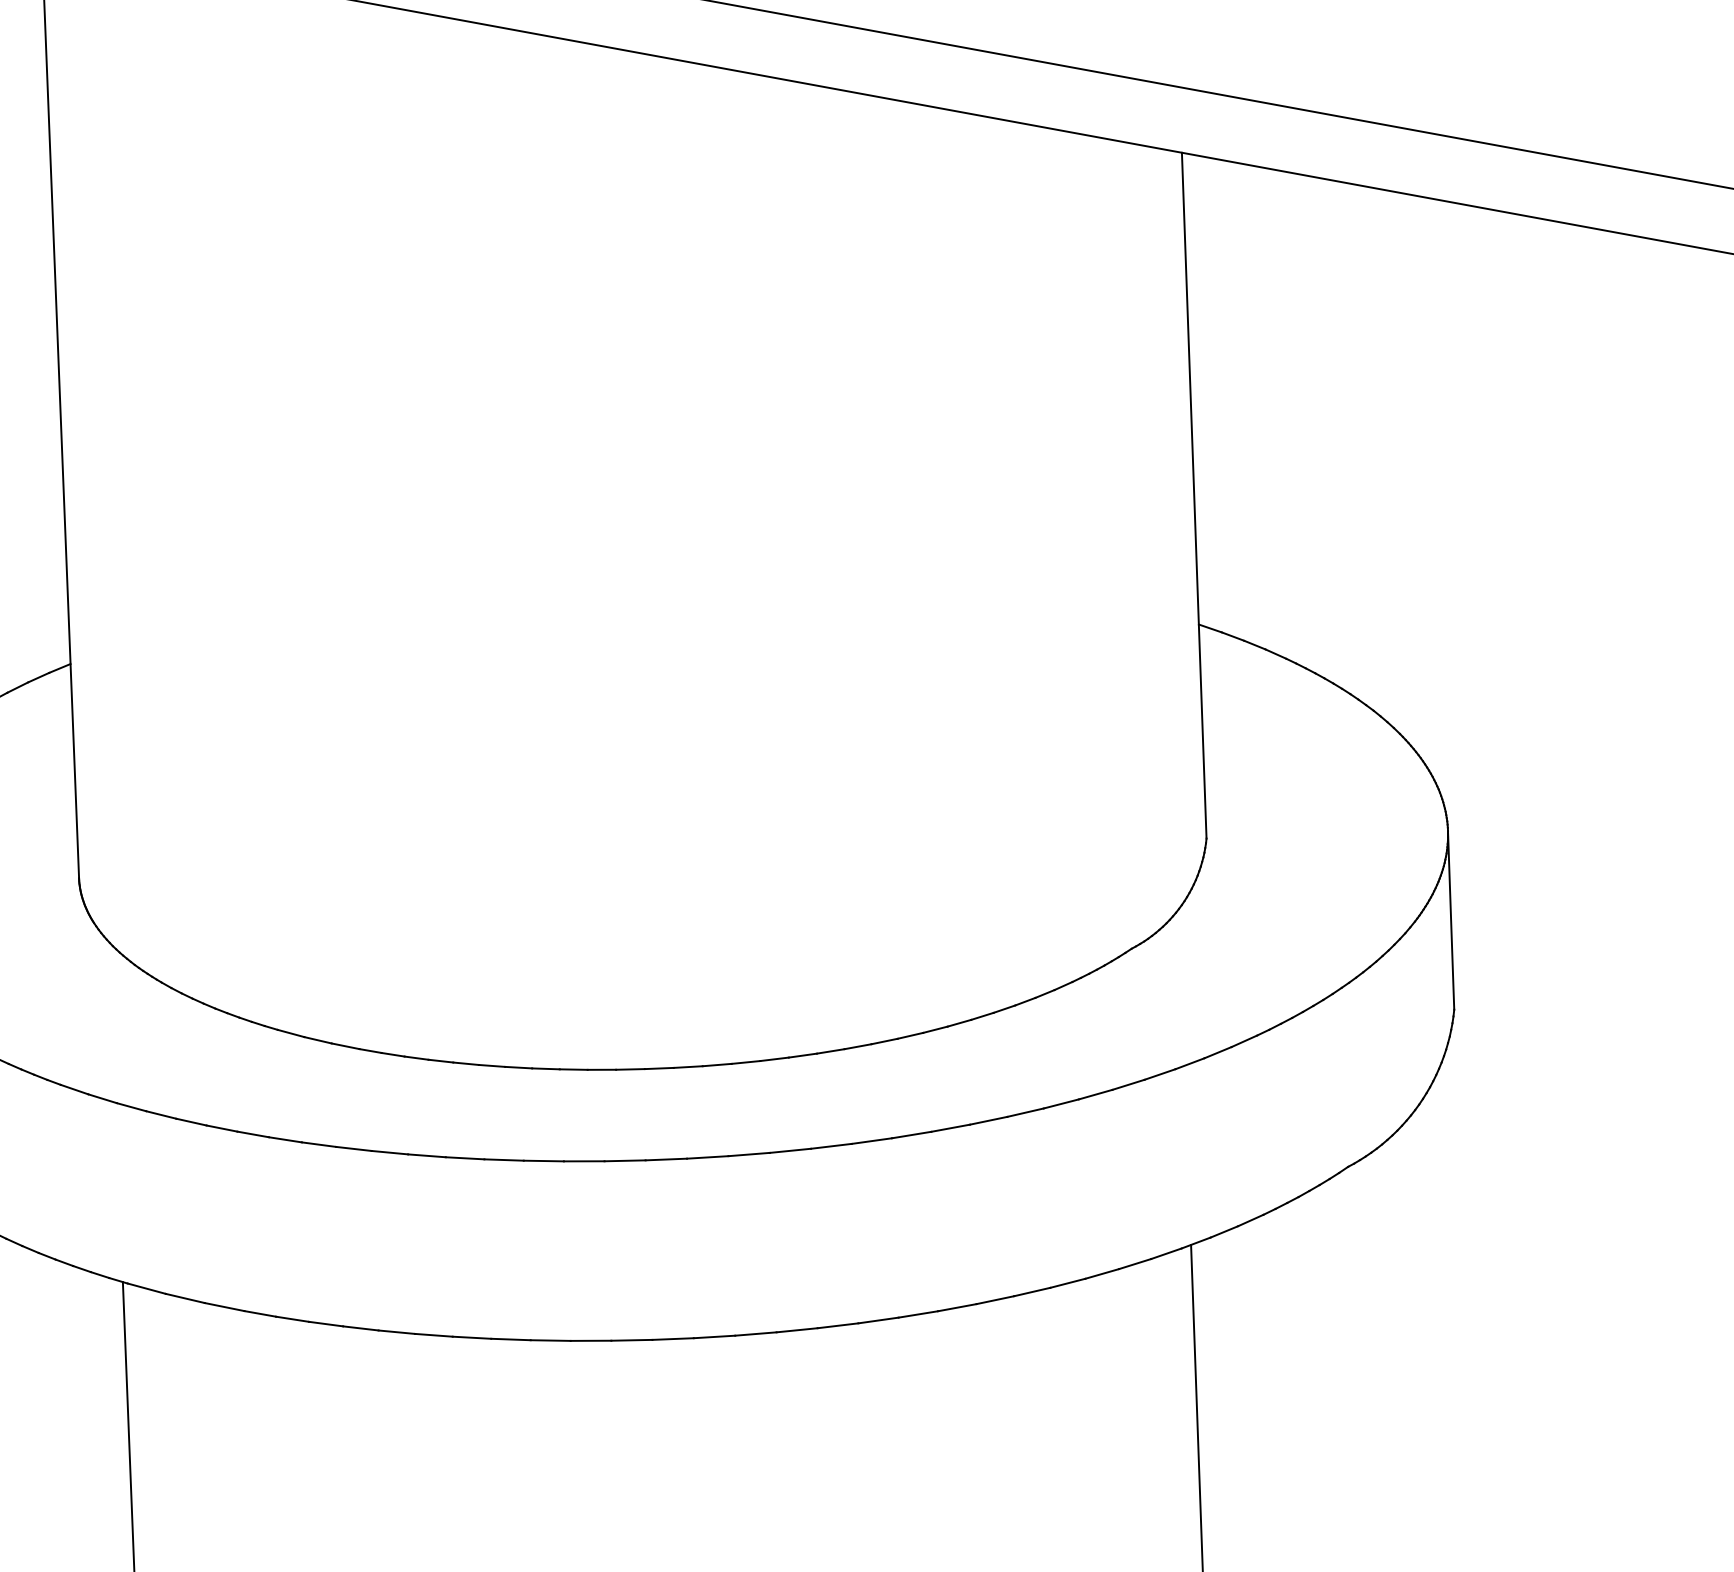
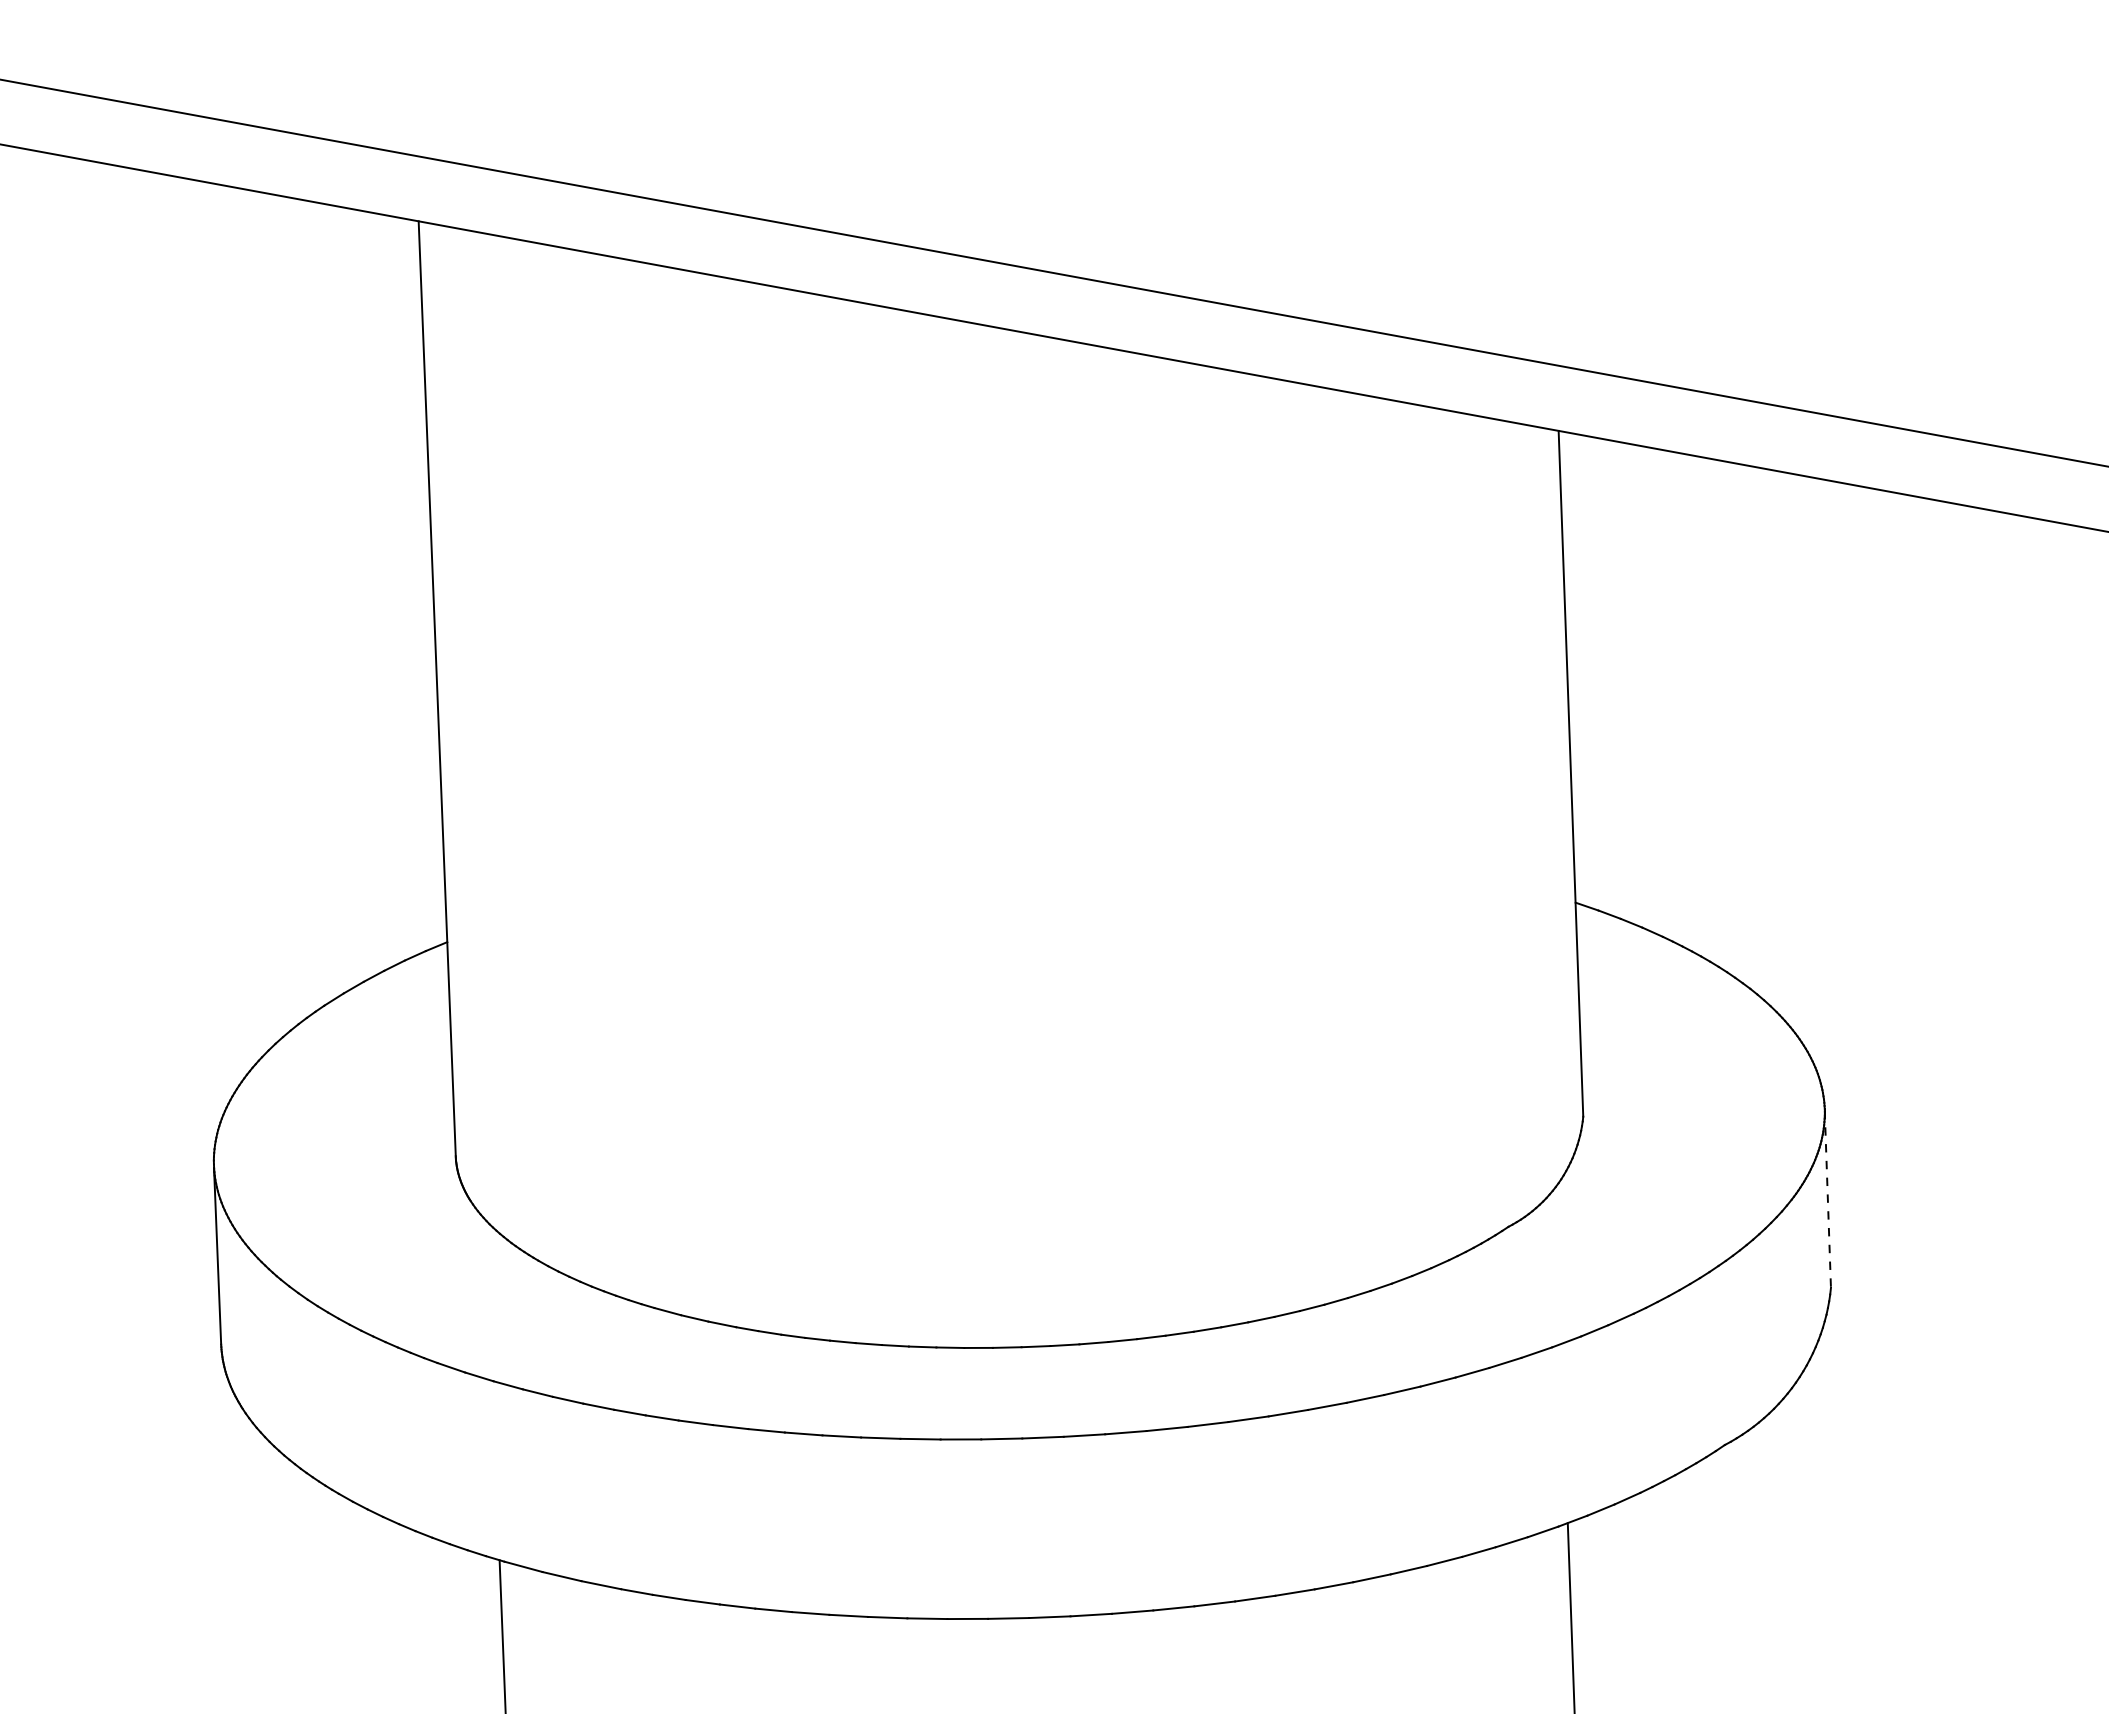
line: (1450, 921) -> (1827, 1199), solid -> dashed

